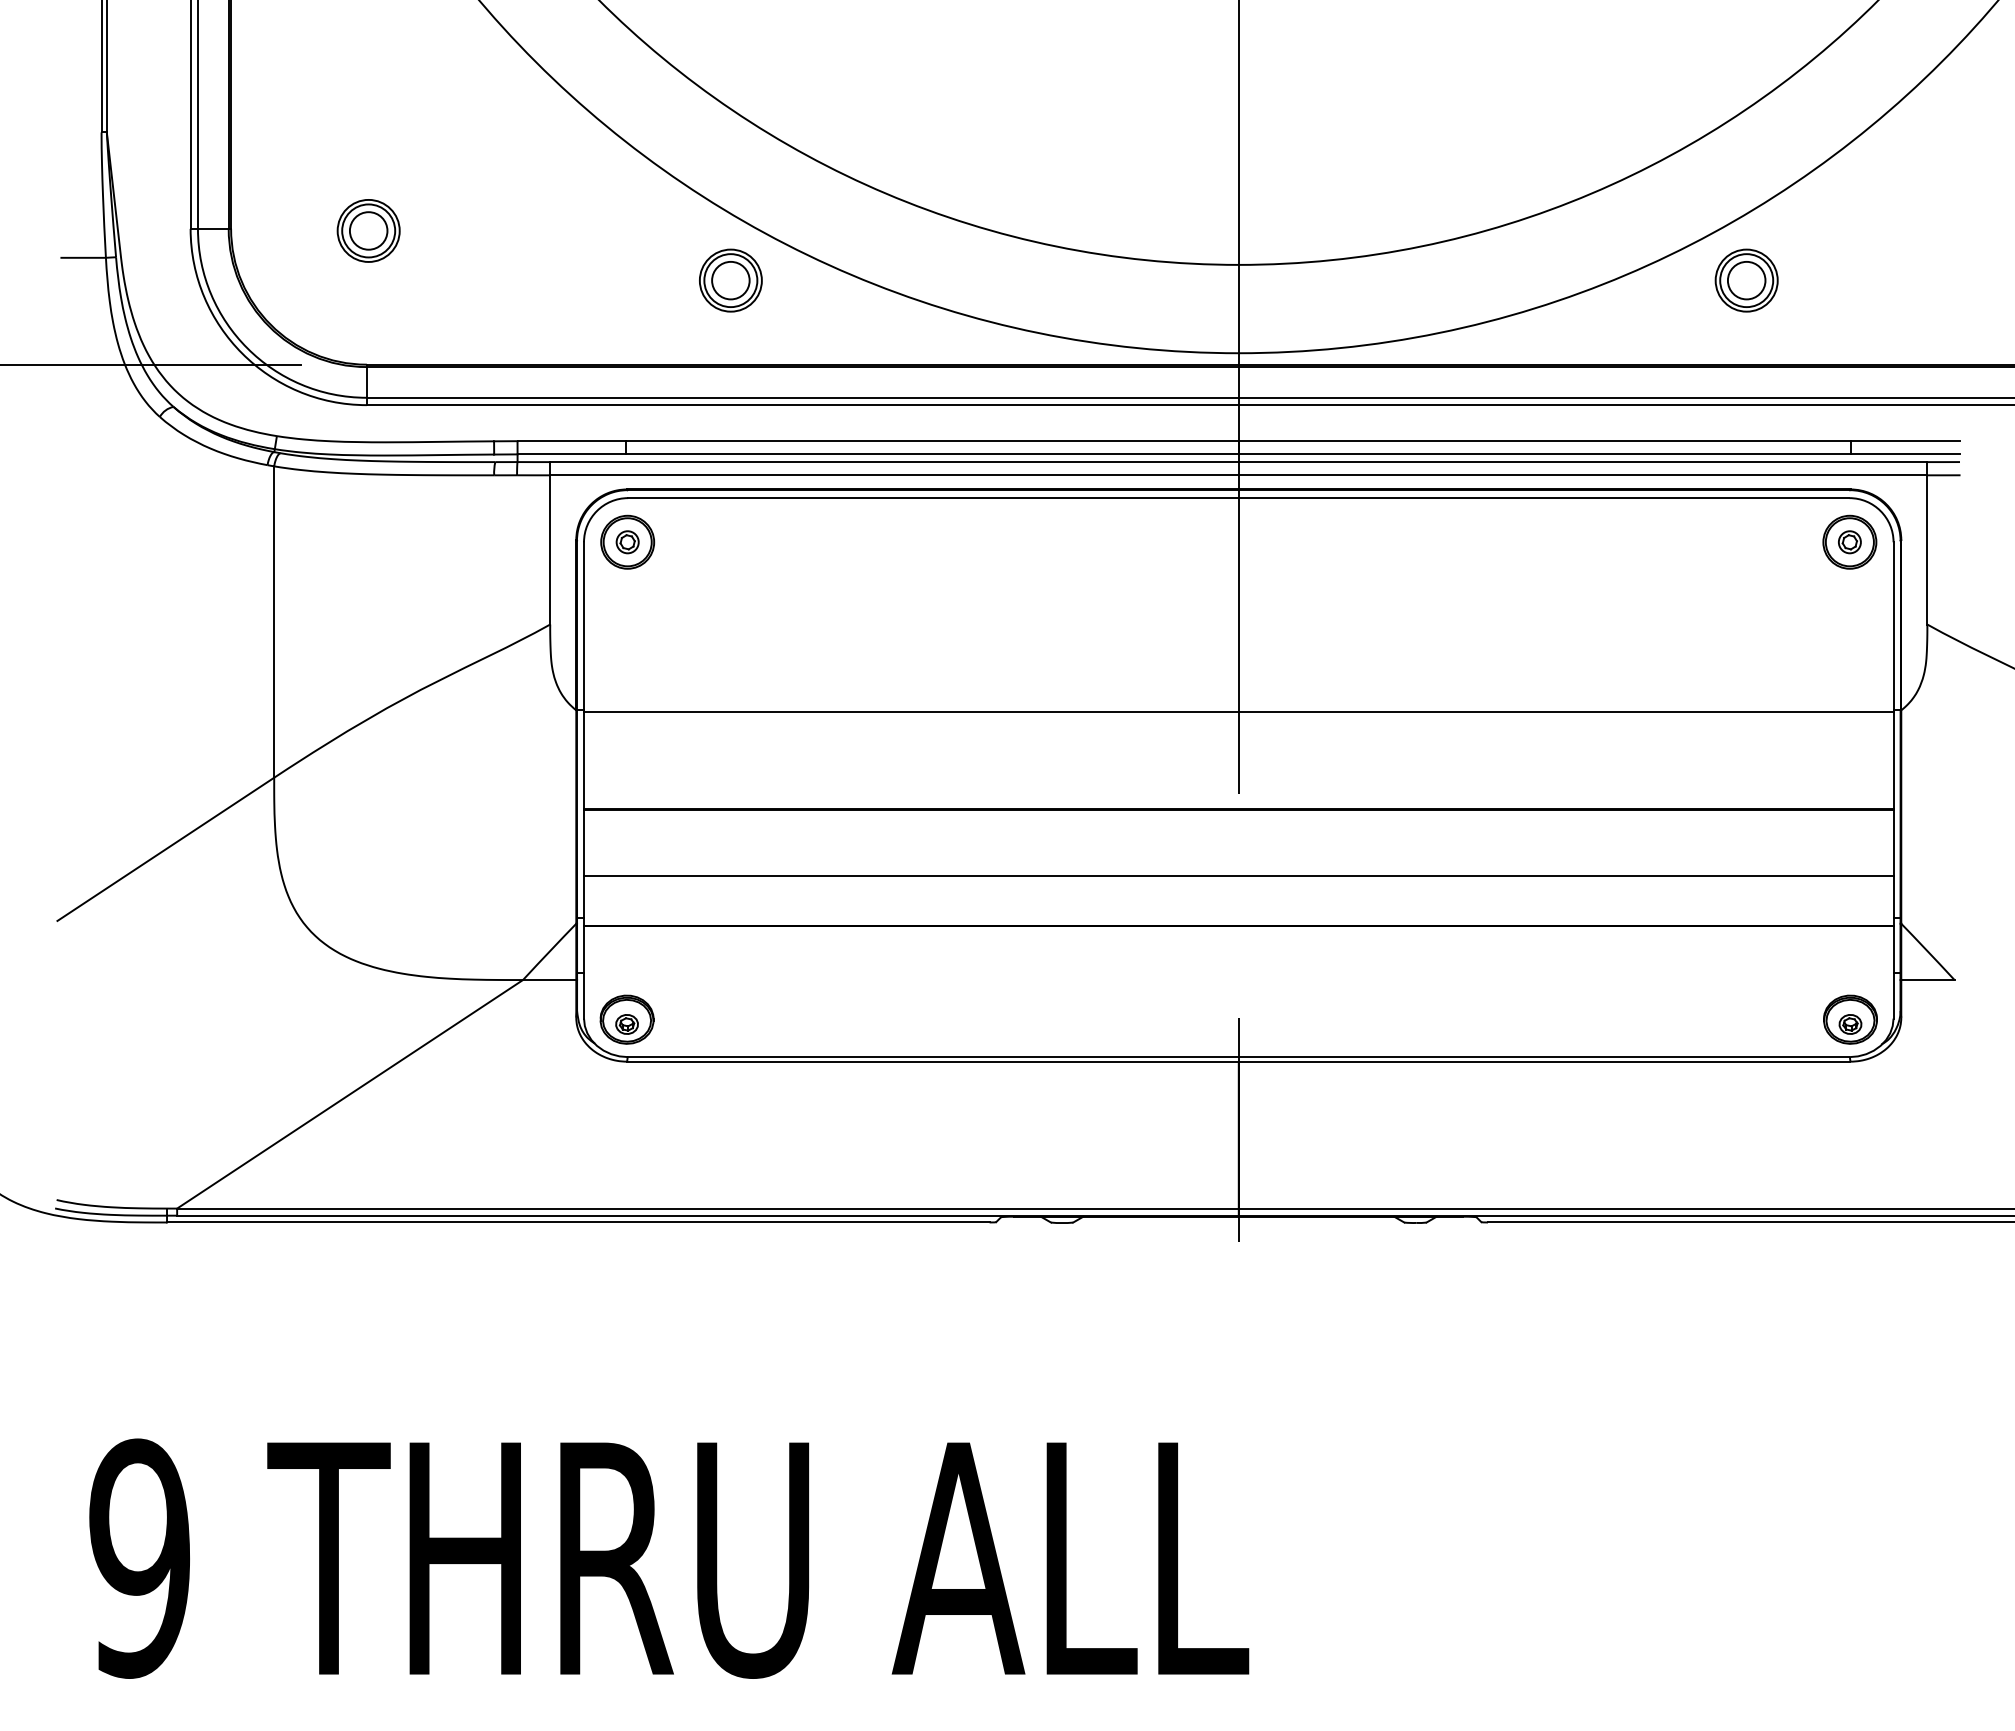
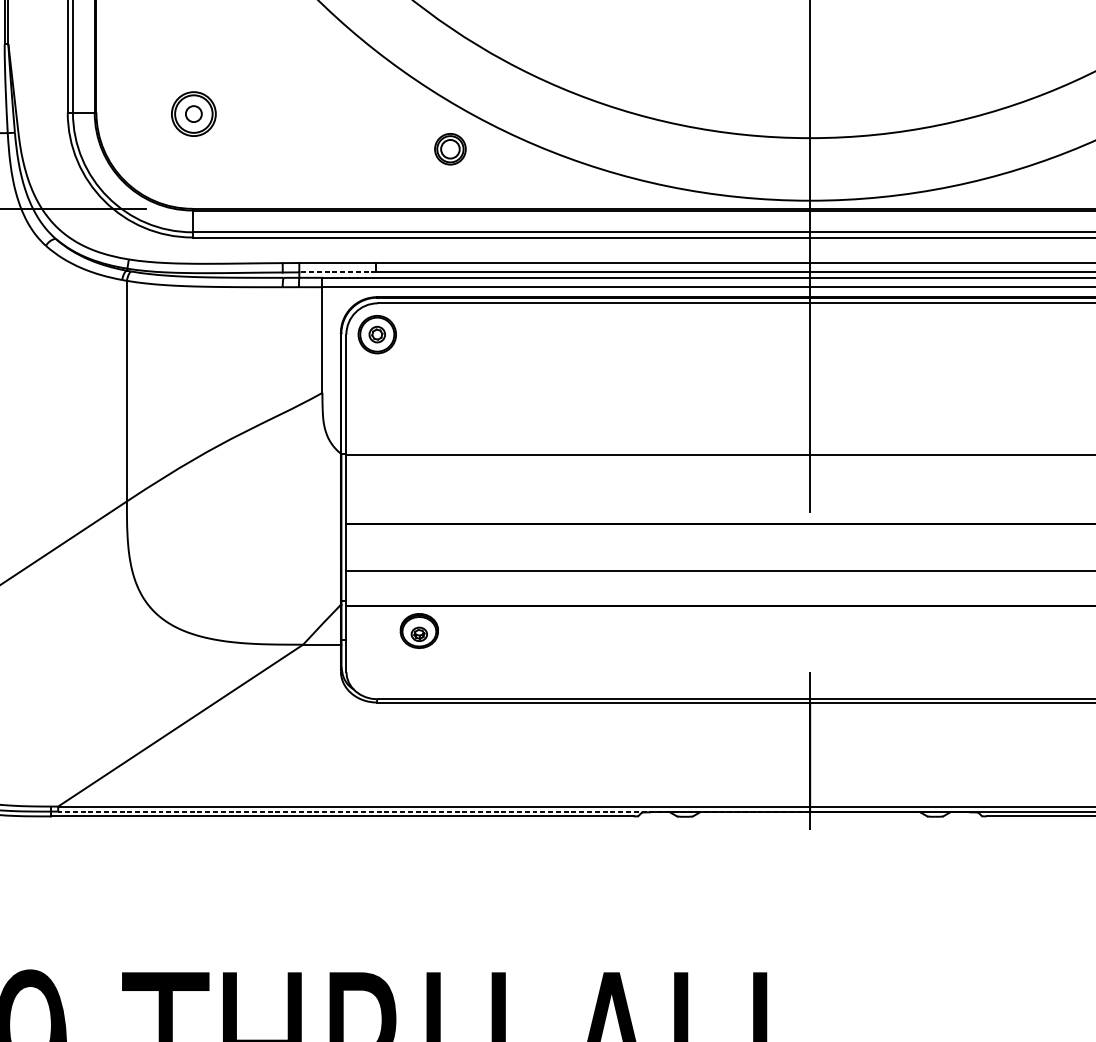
circle: (368, 230) -> (193, 113), size x0.6
part: (730, 280) -> (450, 149), size x0.7
line: (571, 454) -> (337, 272), solid -> dashed
part: (626, 1019) -> (418, 630), moved
line: (707, 1215) -> (433, 811), solid -> dashed

